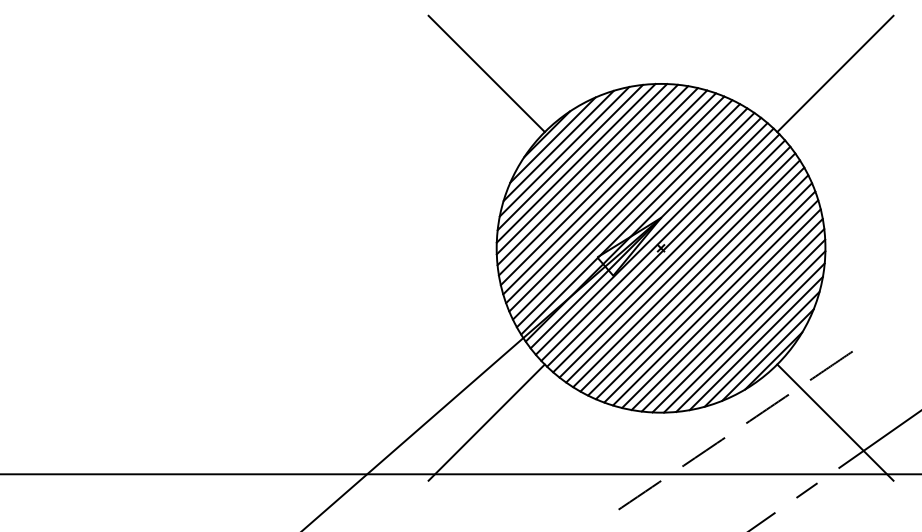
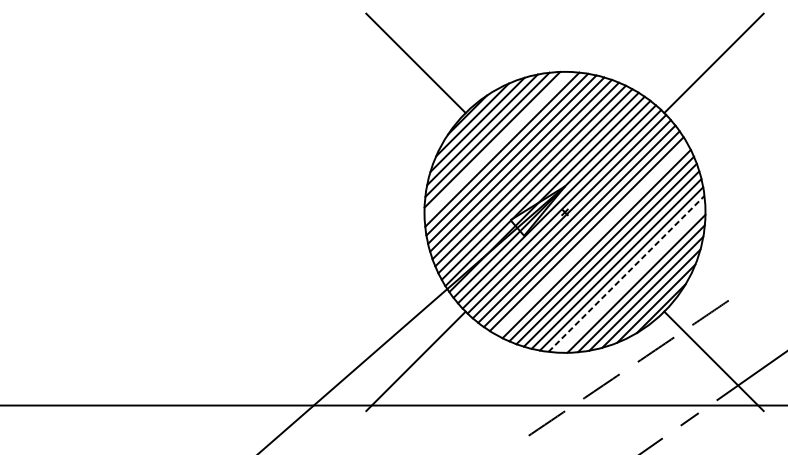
line: (581, 169) -> (496, 145), removed
line: (692, 279) -> (591, 239), removed
line: (733, 319) -> (626, 273), solid -> dashed
line: (738, 325) -> (631, 278), removed

